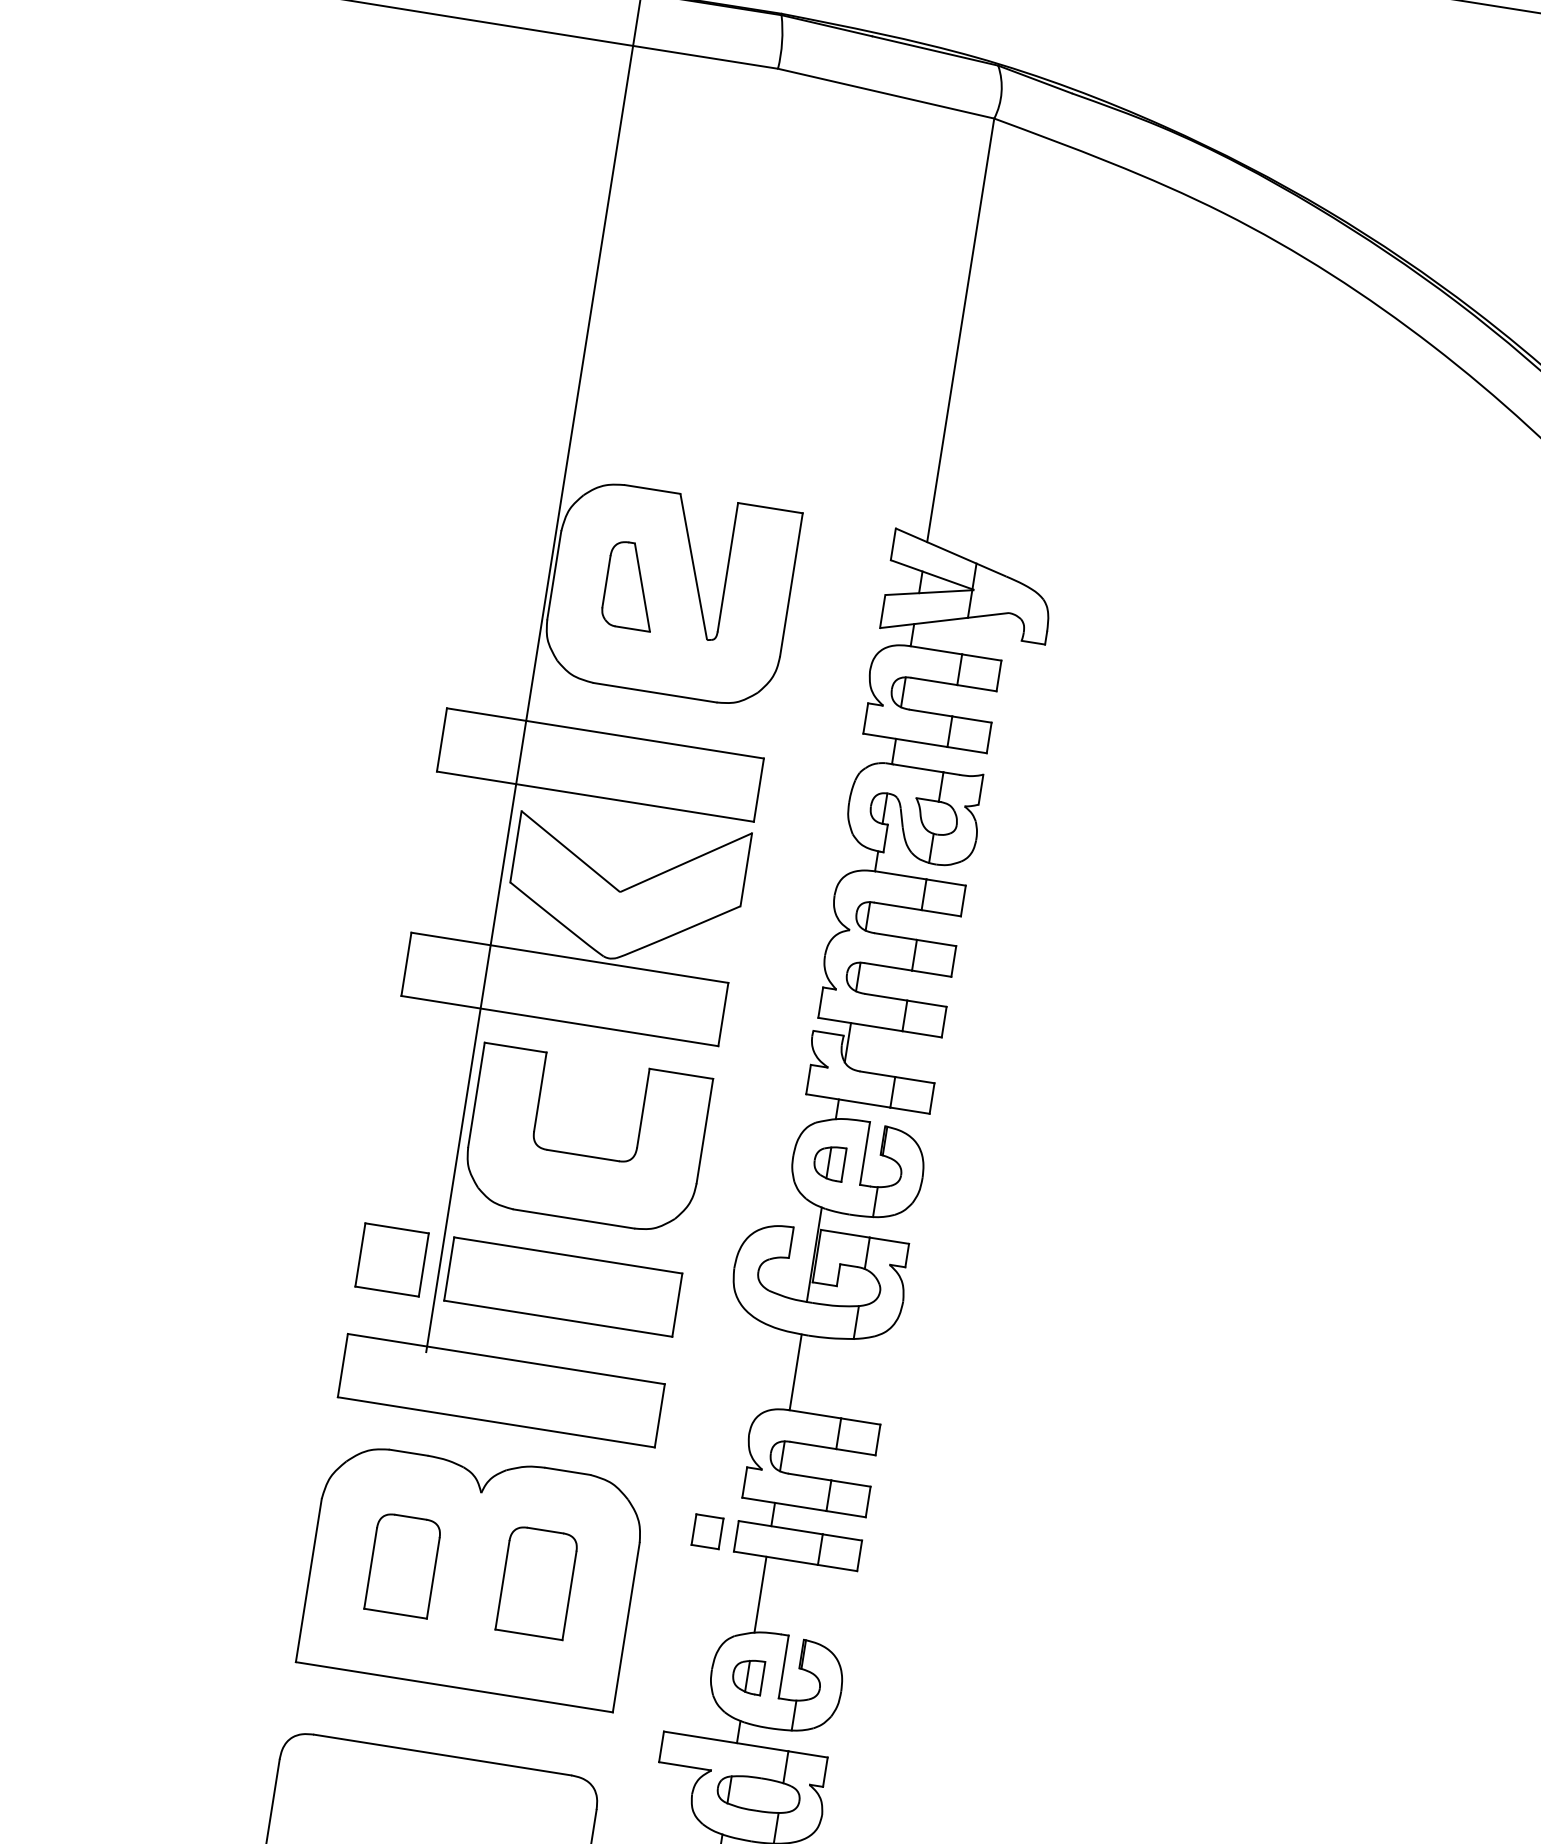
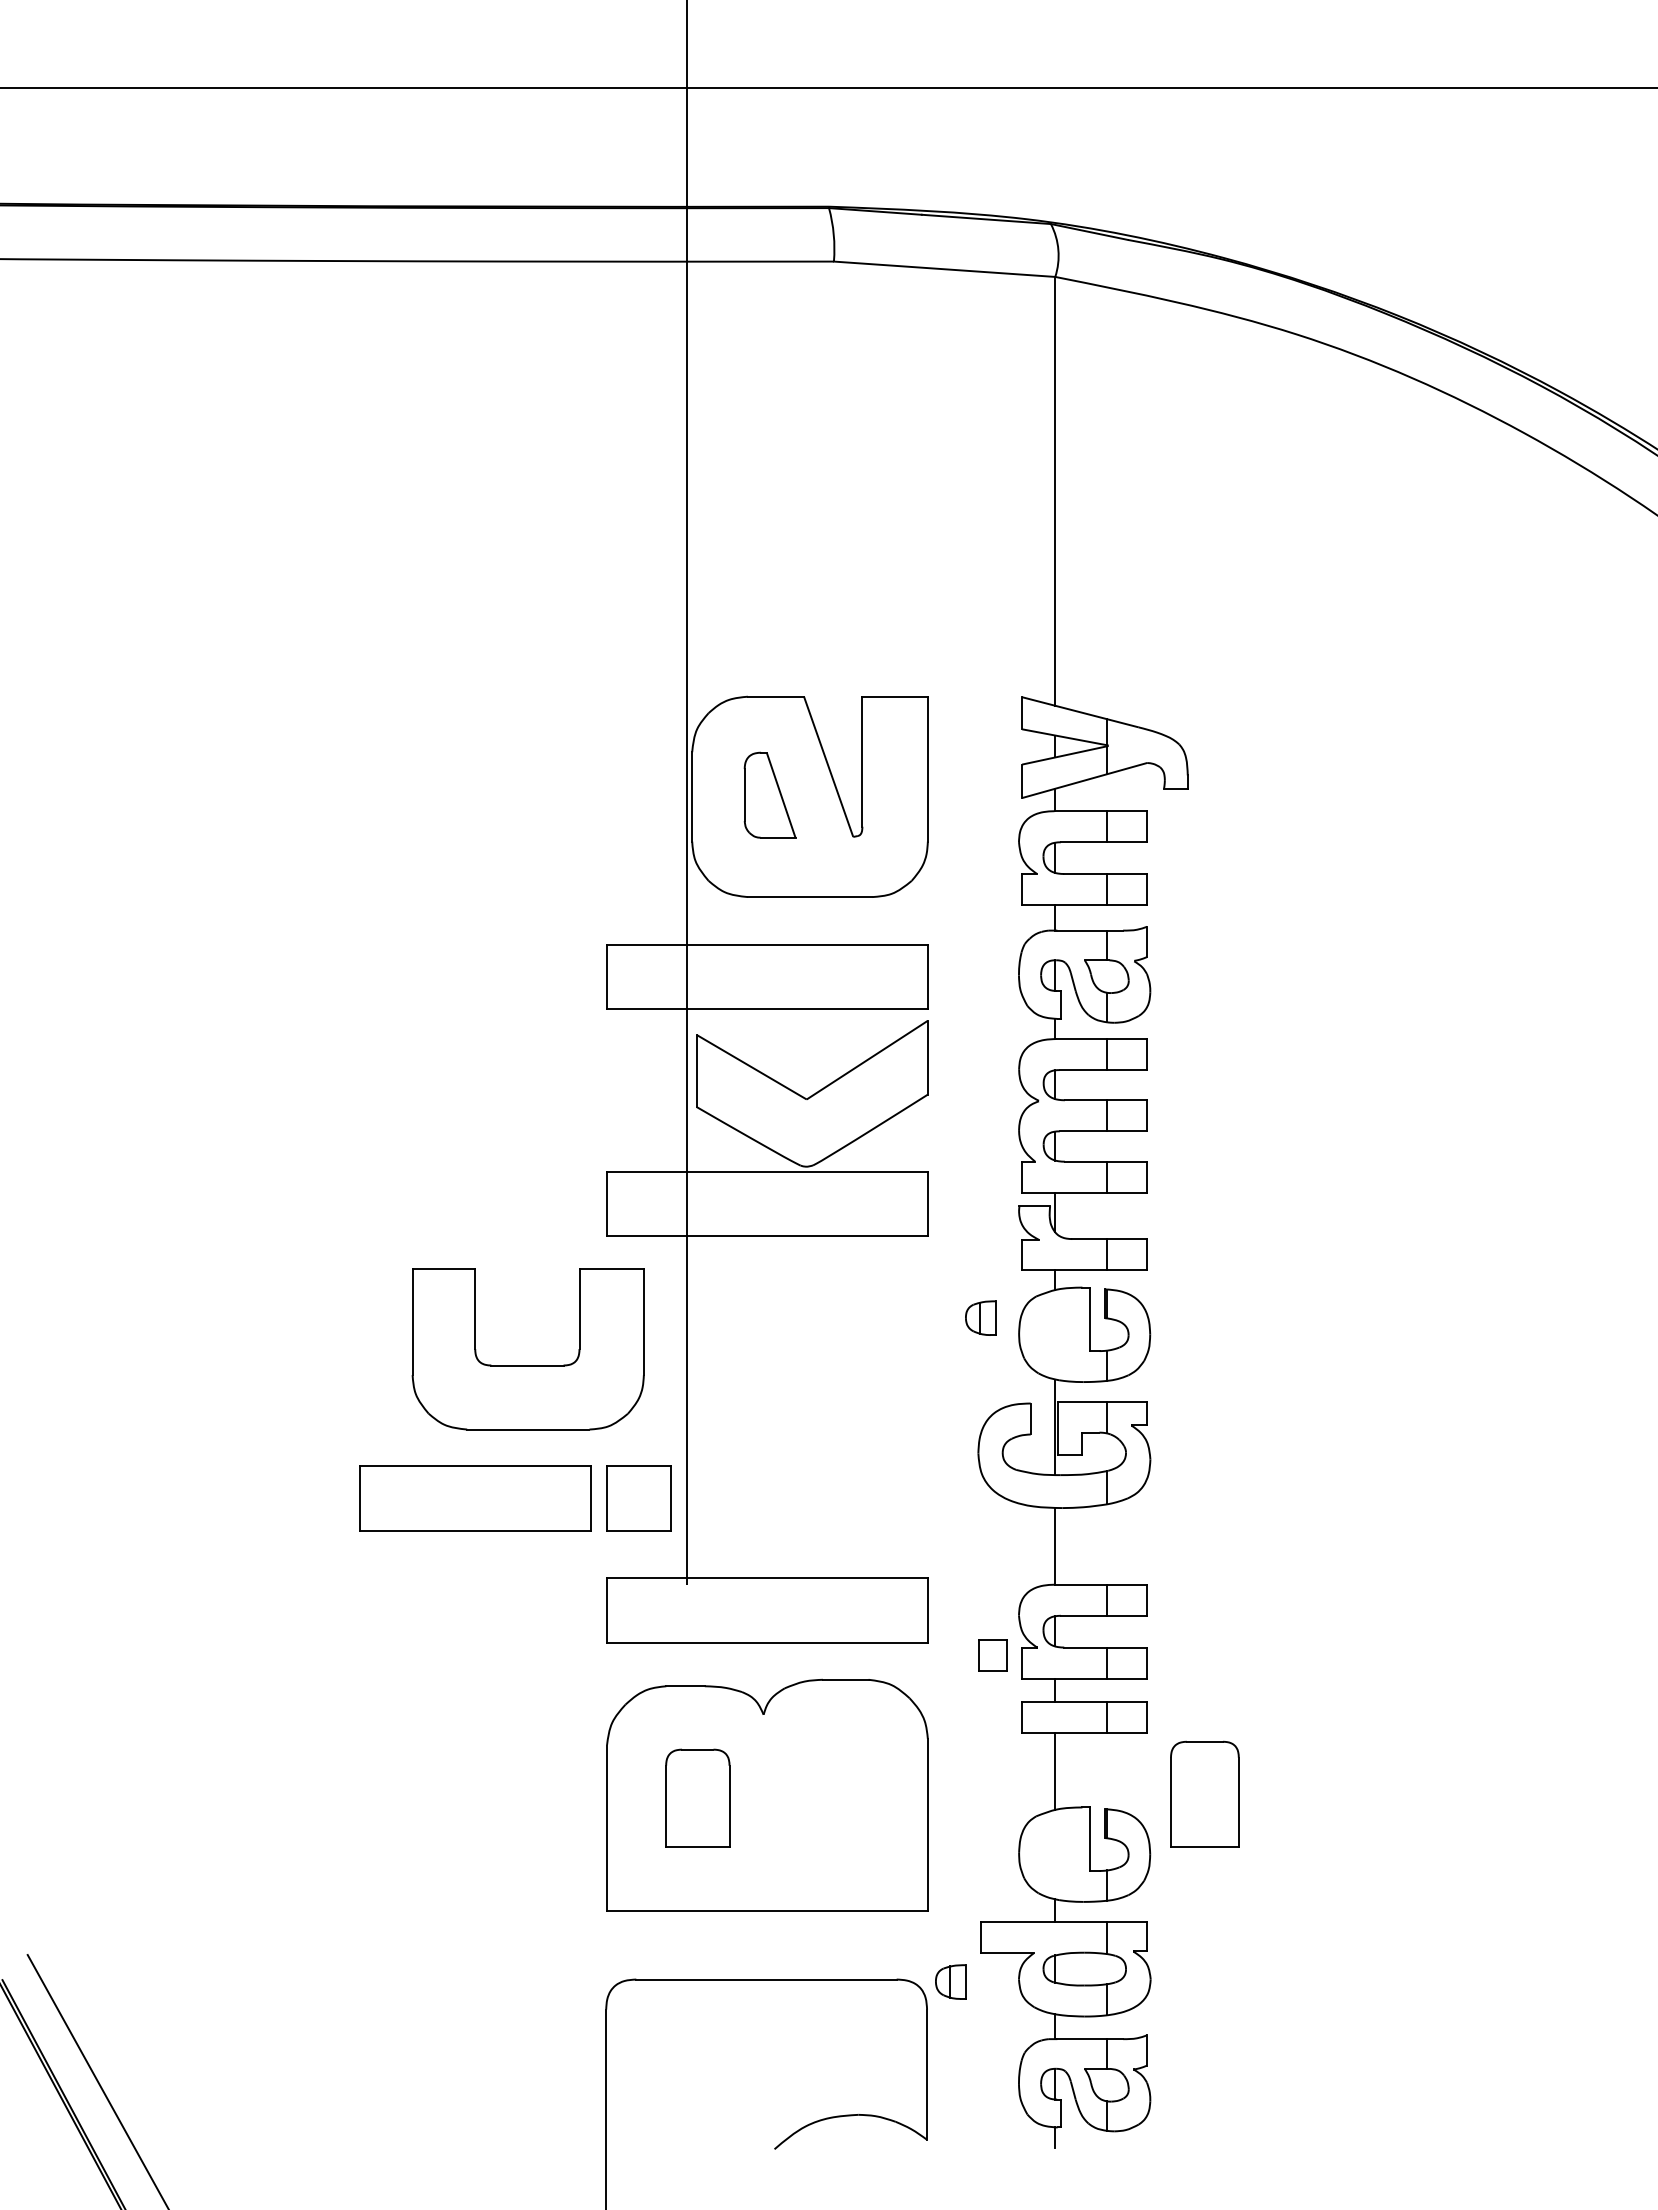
part: (583, 1155) -> (527, 1365), moved
part: (829, 1162) -> (980, 1317), moved
part: (563, 1287) -> (475, 1498), moved
part: (706, 1531) -> (992, 1655), moved
part: (536, 1581) -> (1204, 1793), moved
part: (747, 1675) -> (950, 1981), moved

